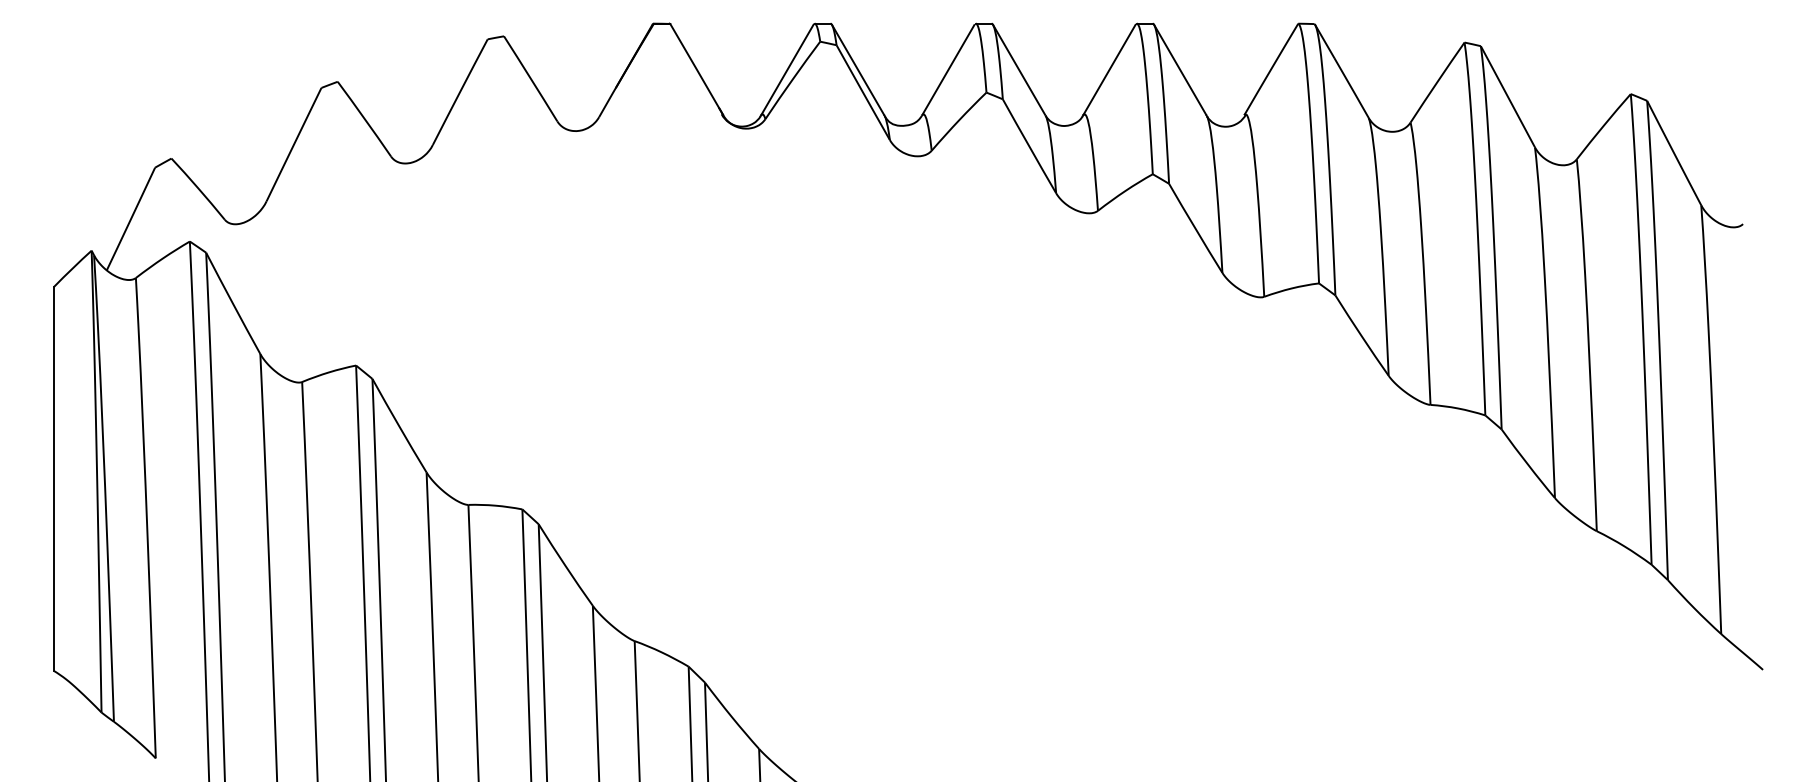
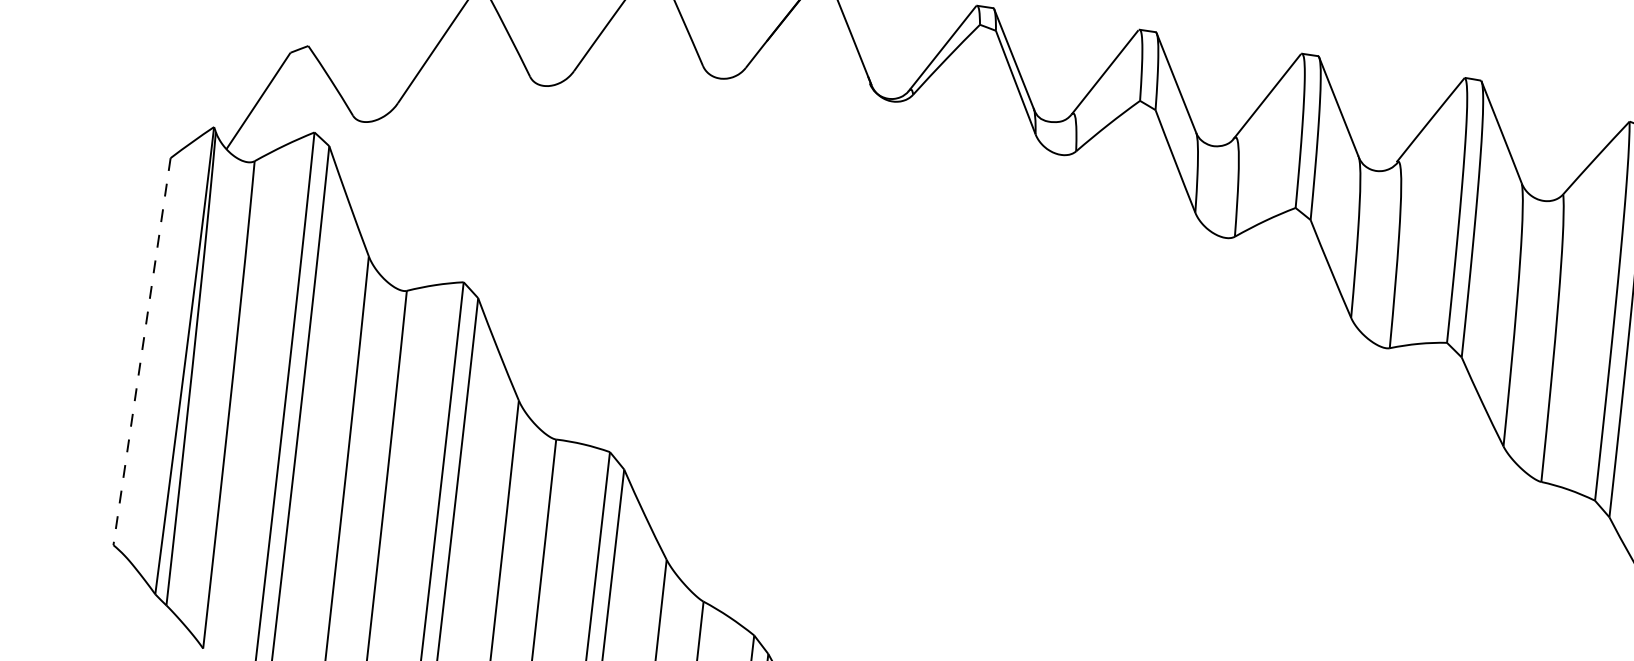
line: (53, 478) -> (141, 351), solid -> dashed

